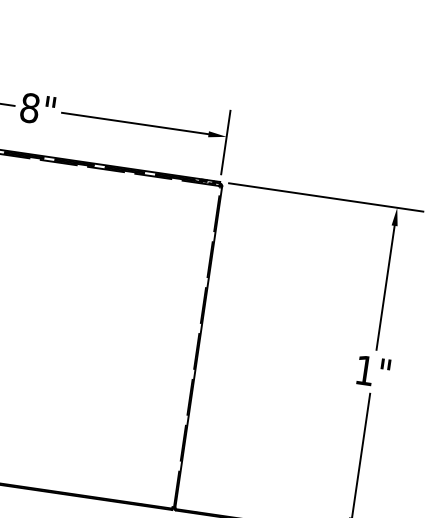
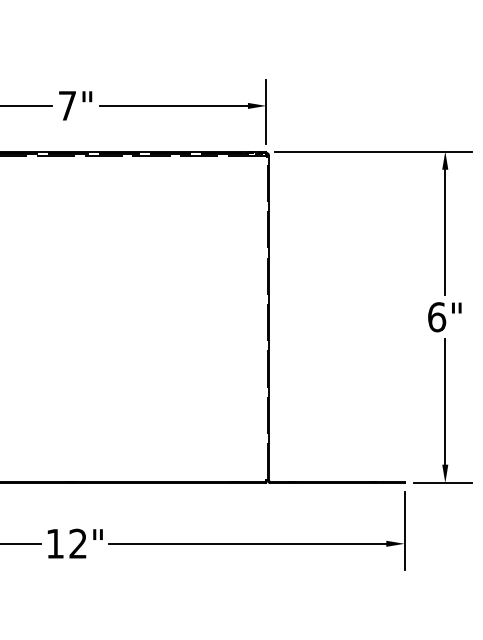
text: (30, 107) -> (67, 105), 8" -> 7"
text: (365, 370) -> (437, 317), 1" -> 6"

